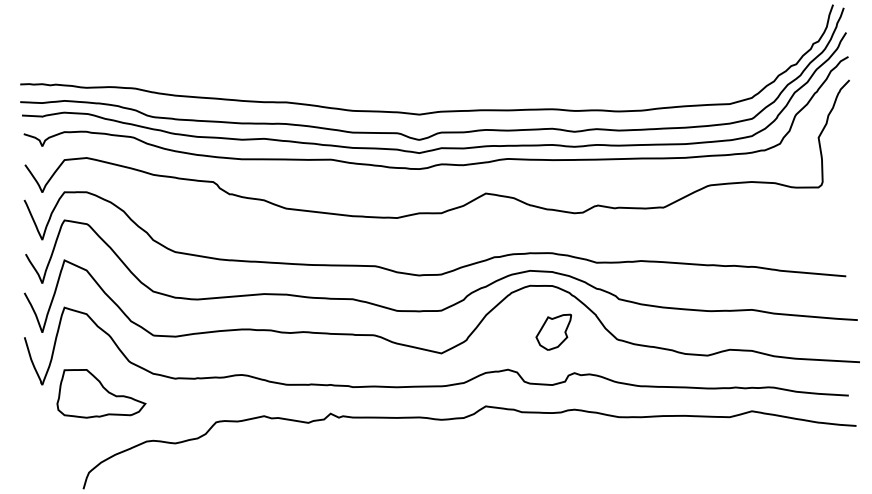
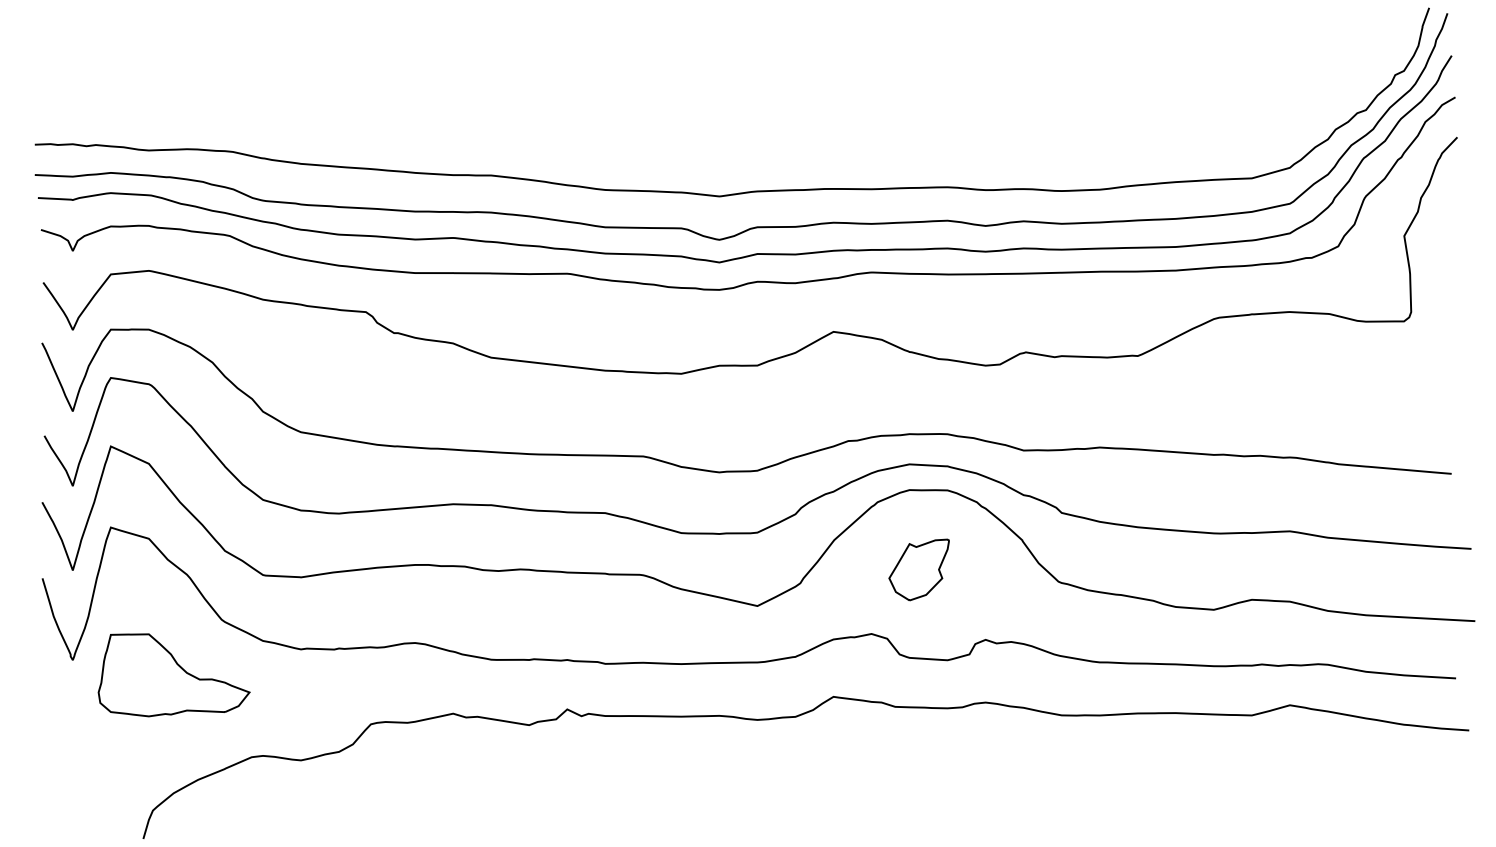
part: (553, 331) -> (918, 568), moved

